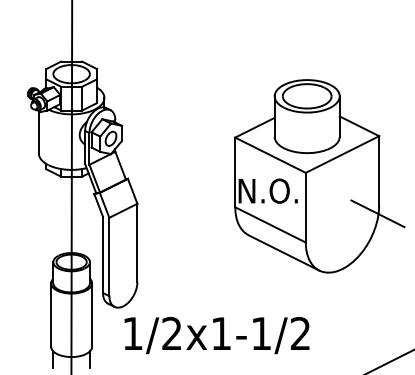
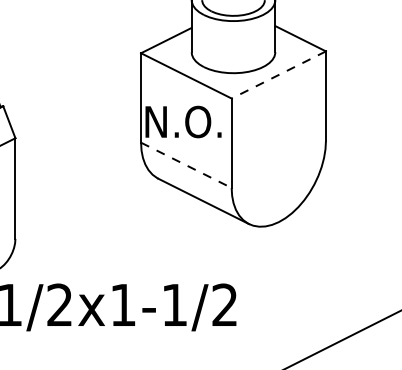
line: (342, 154) -> (278, 74), solid -> dashed
line: (377, 213) -> (323, 150), removed
line: (270, 225) -> (186, 166), solid -> dashed

